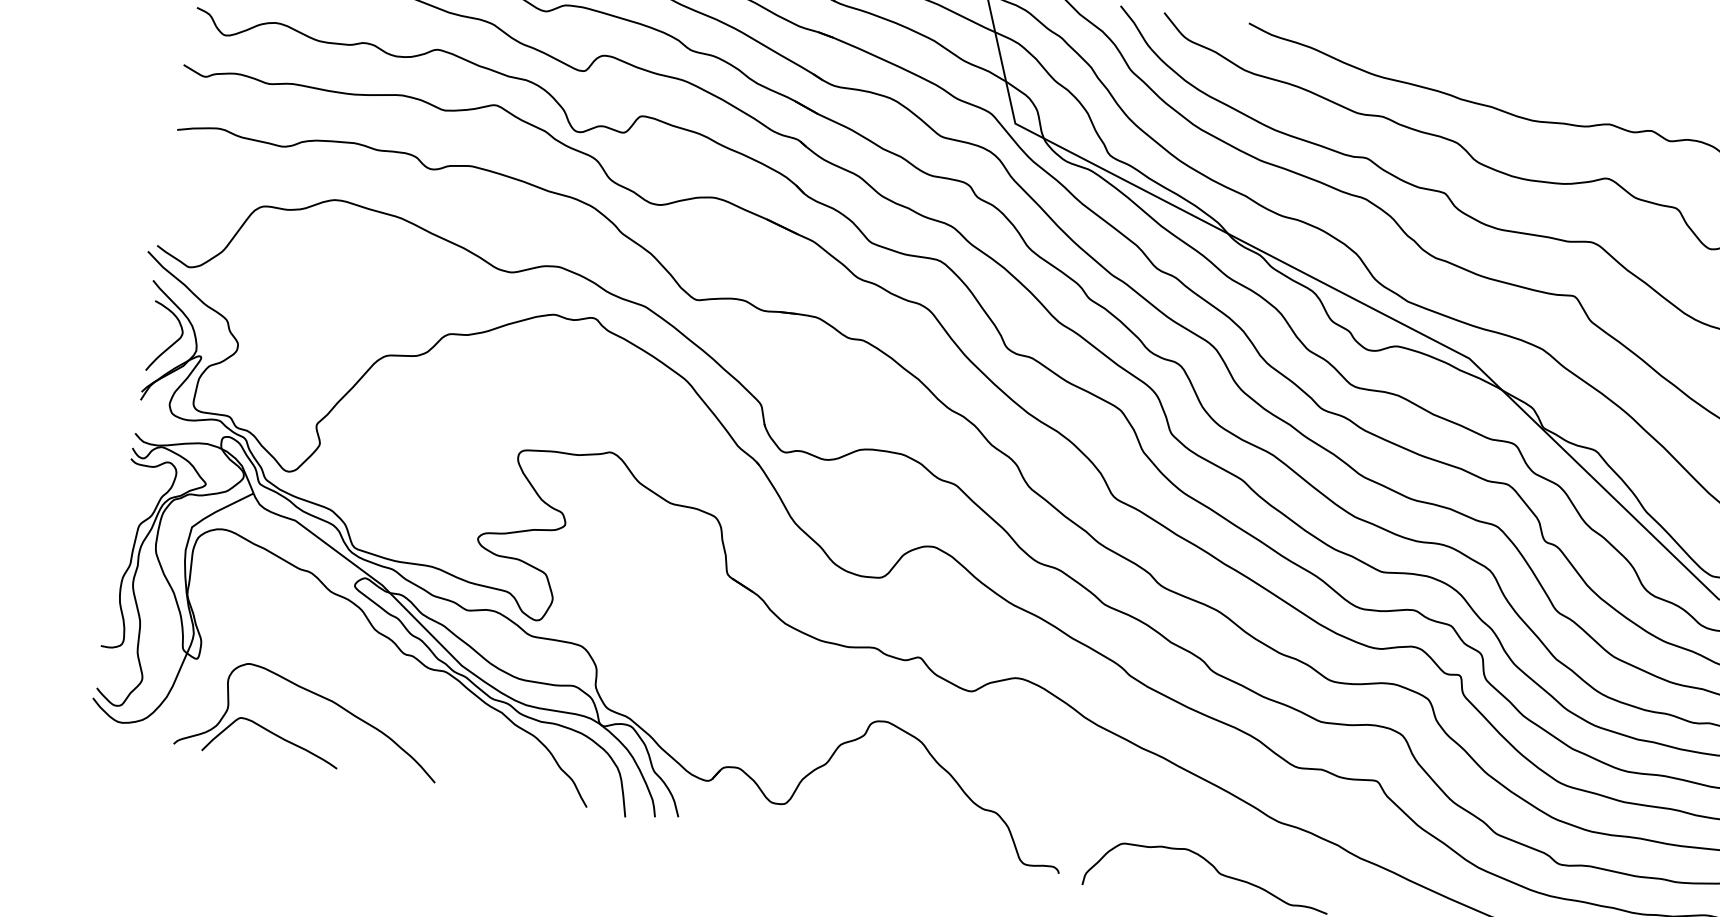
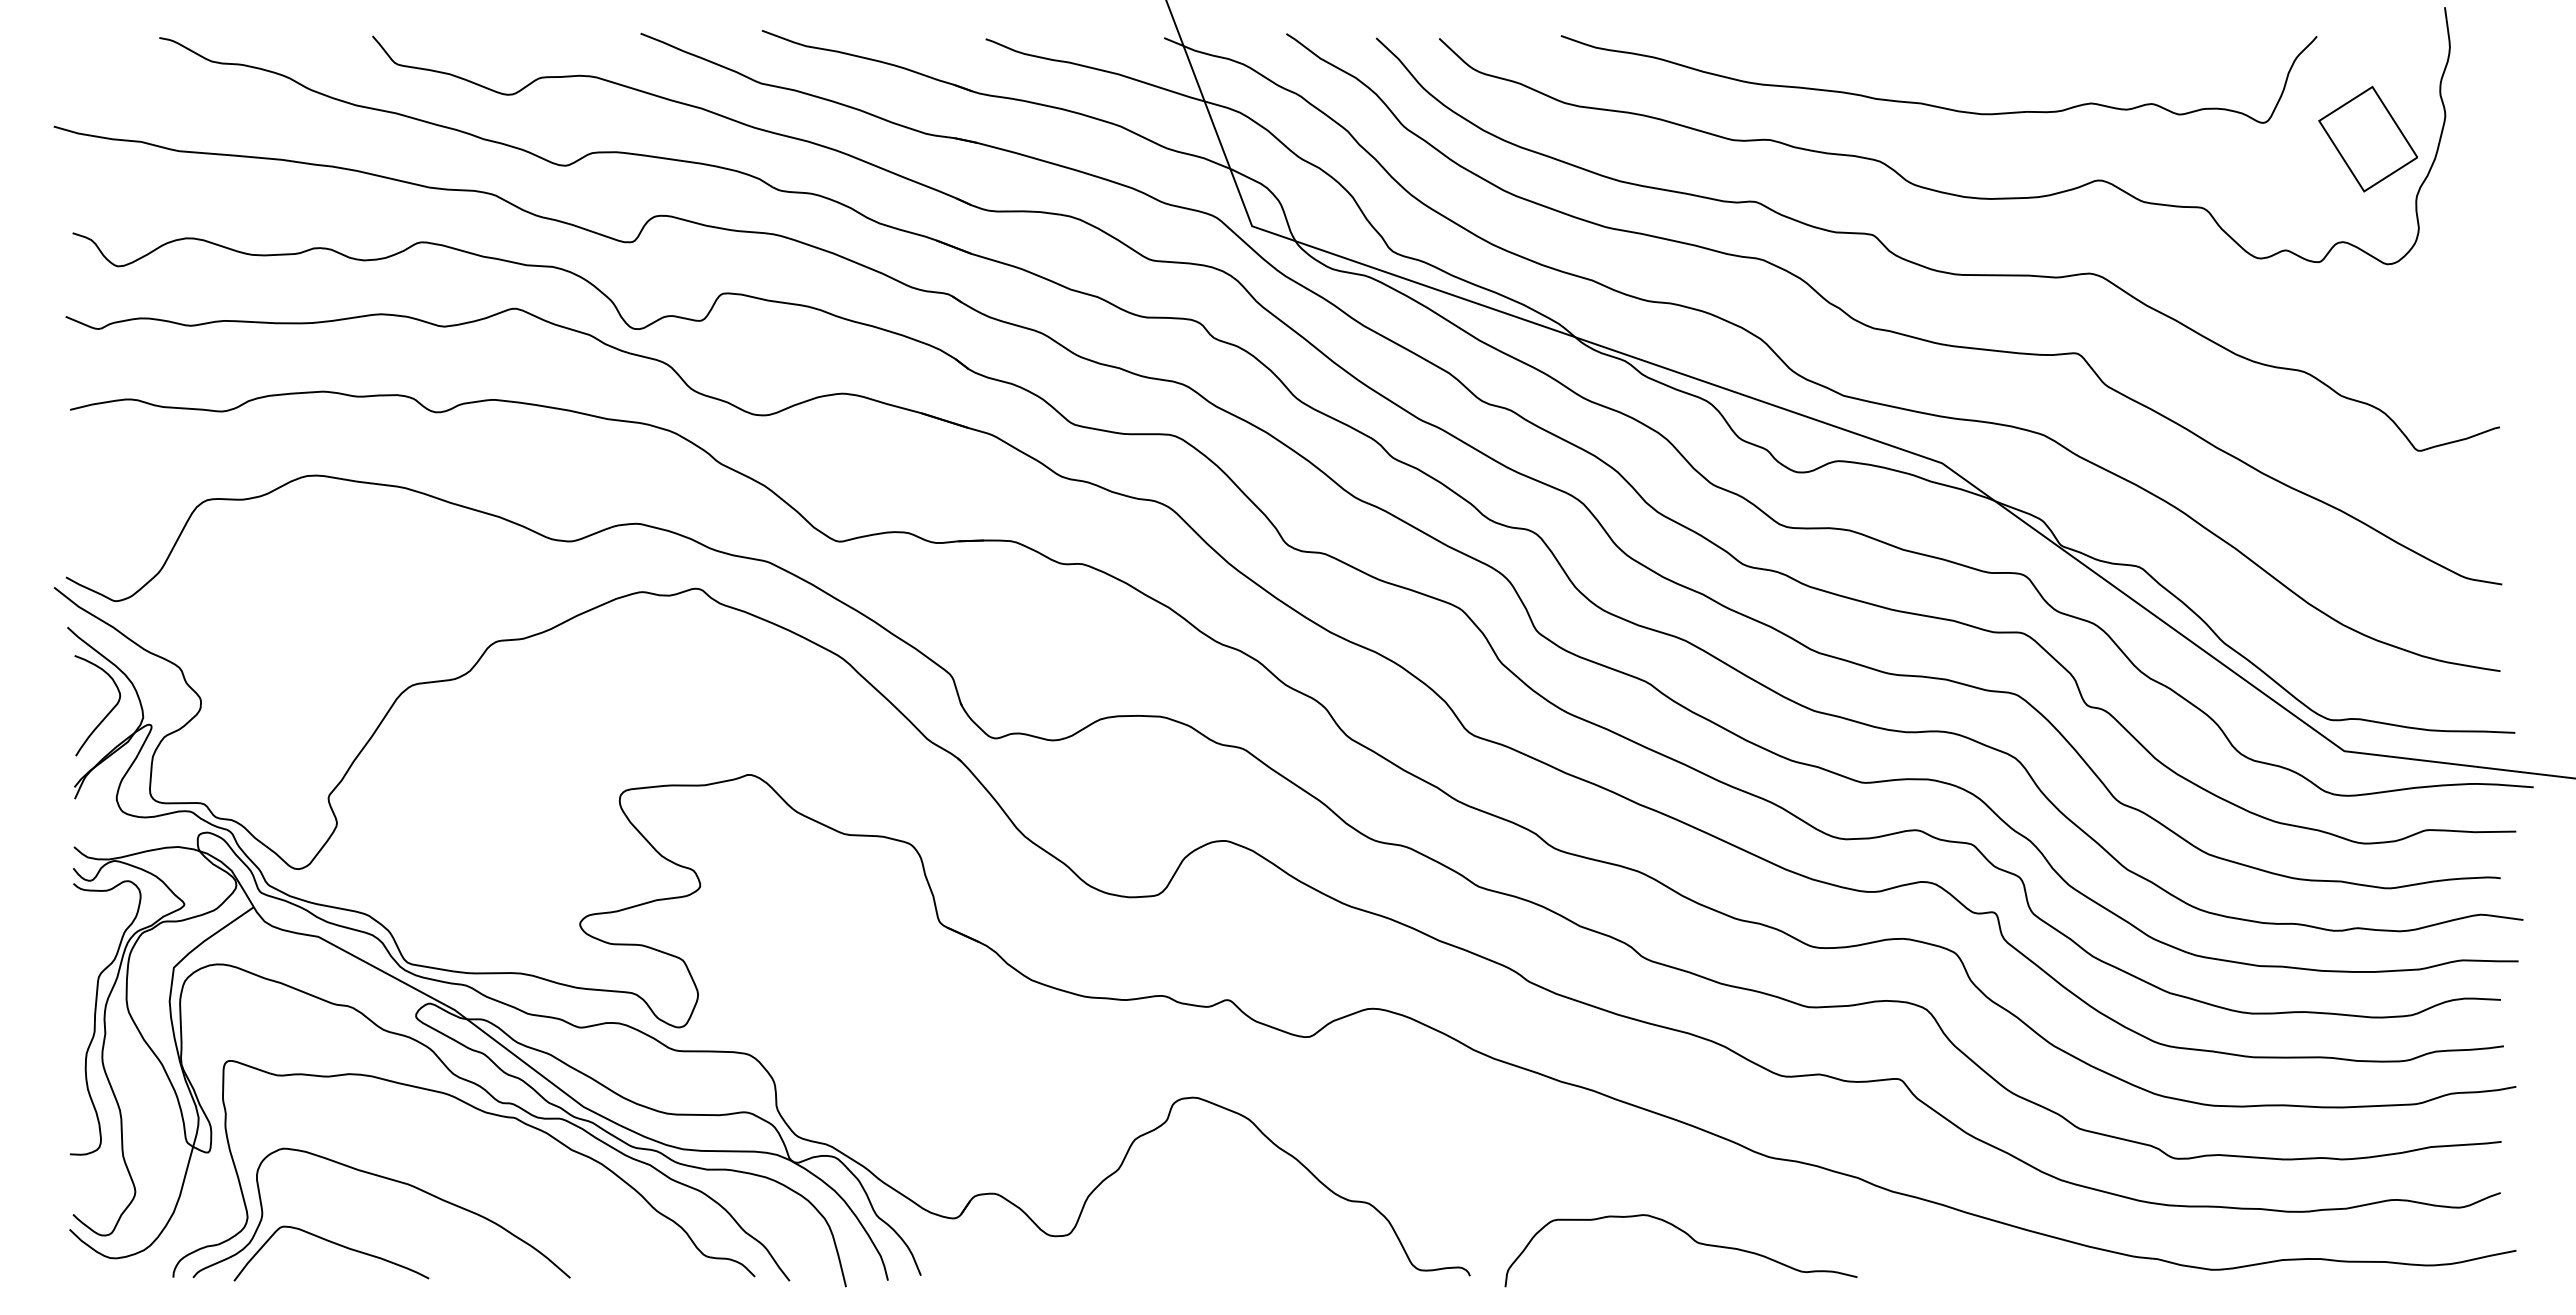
curve: (393, 660) -> (485, 1113), added

